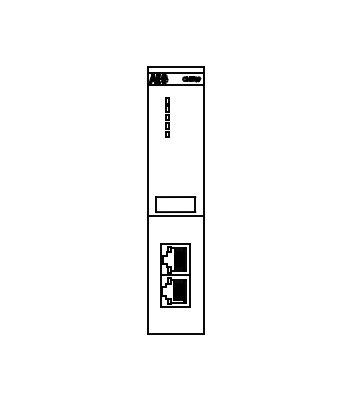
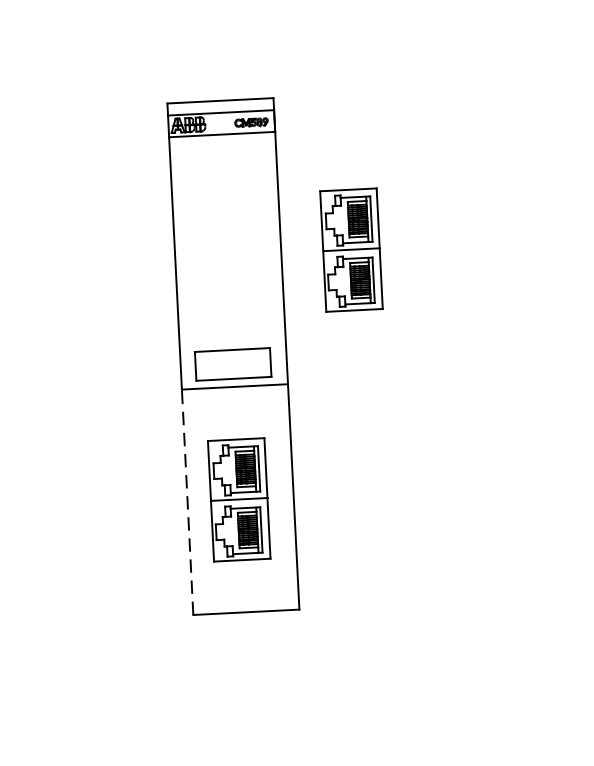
line: (166, 117) -> (207, 198), removed
part: (240, 148) -> (351, 250), added
line: (148, 275) -> (187, 502), solid -> dashed

